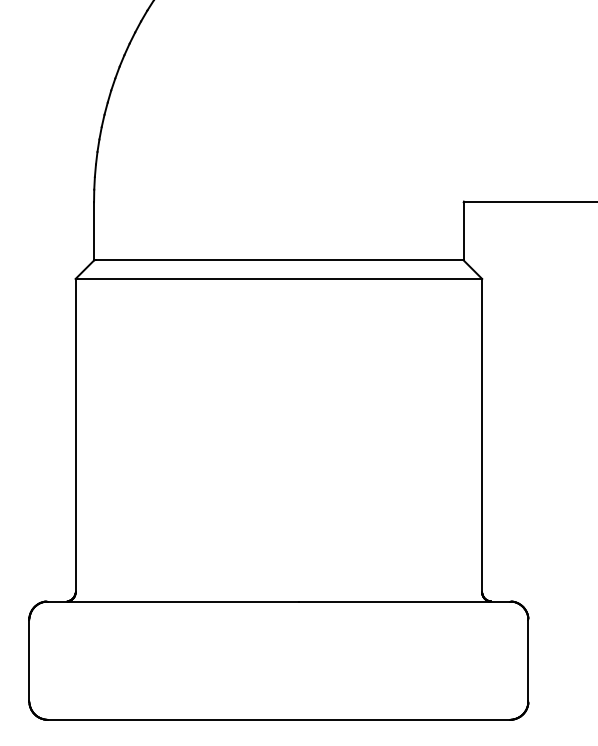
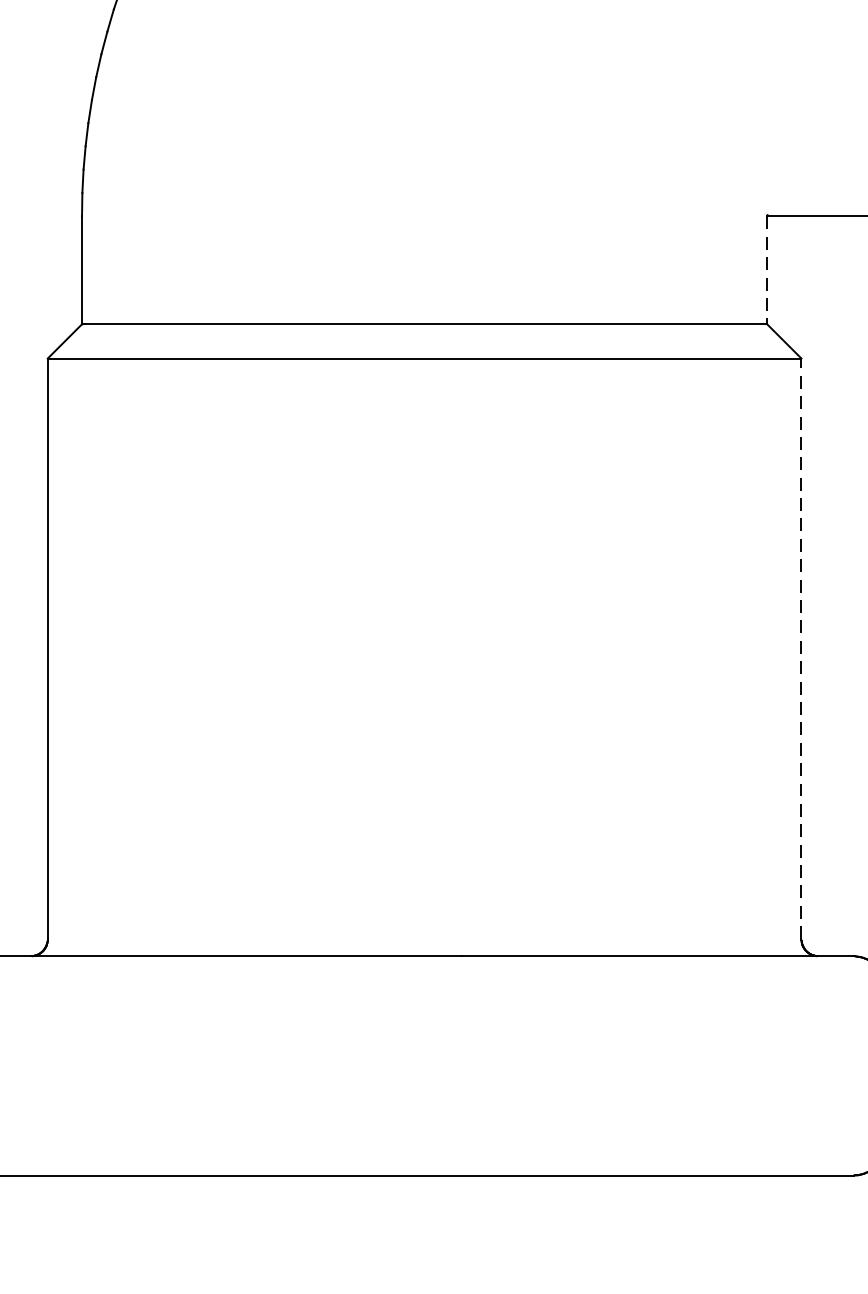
line: (463, 231) -> (766, 270), solid -> dashed
line: (482, 435) -> (801, 648), solid -> dashed

